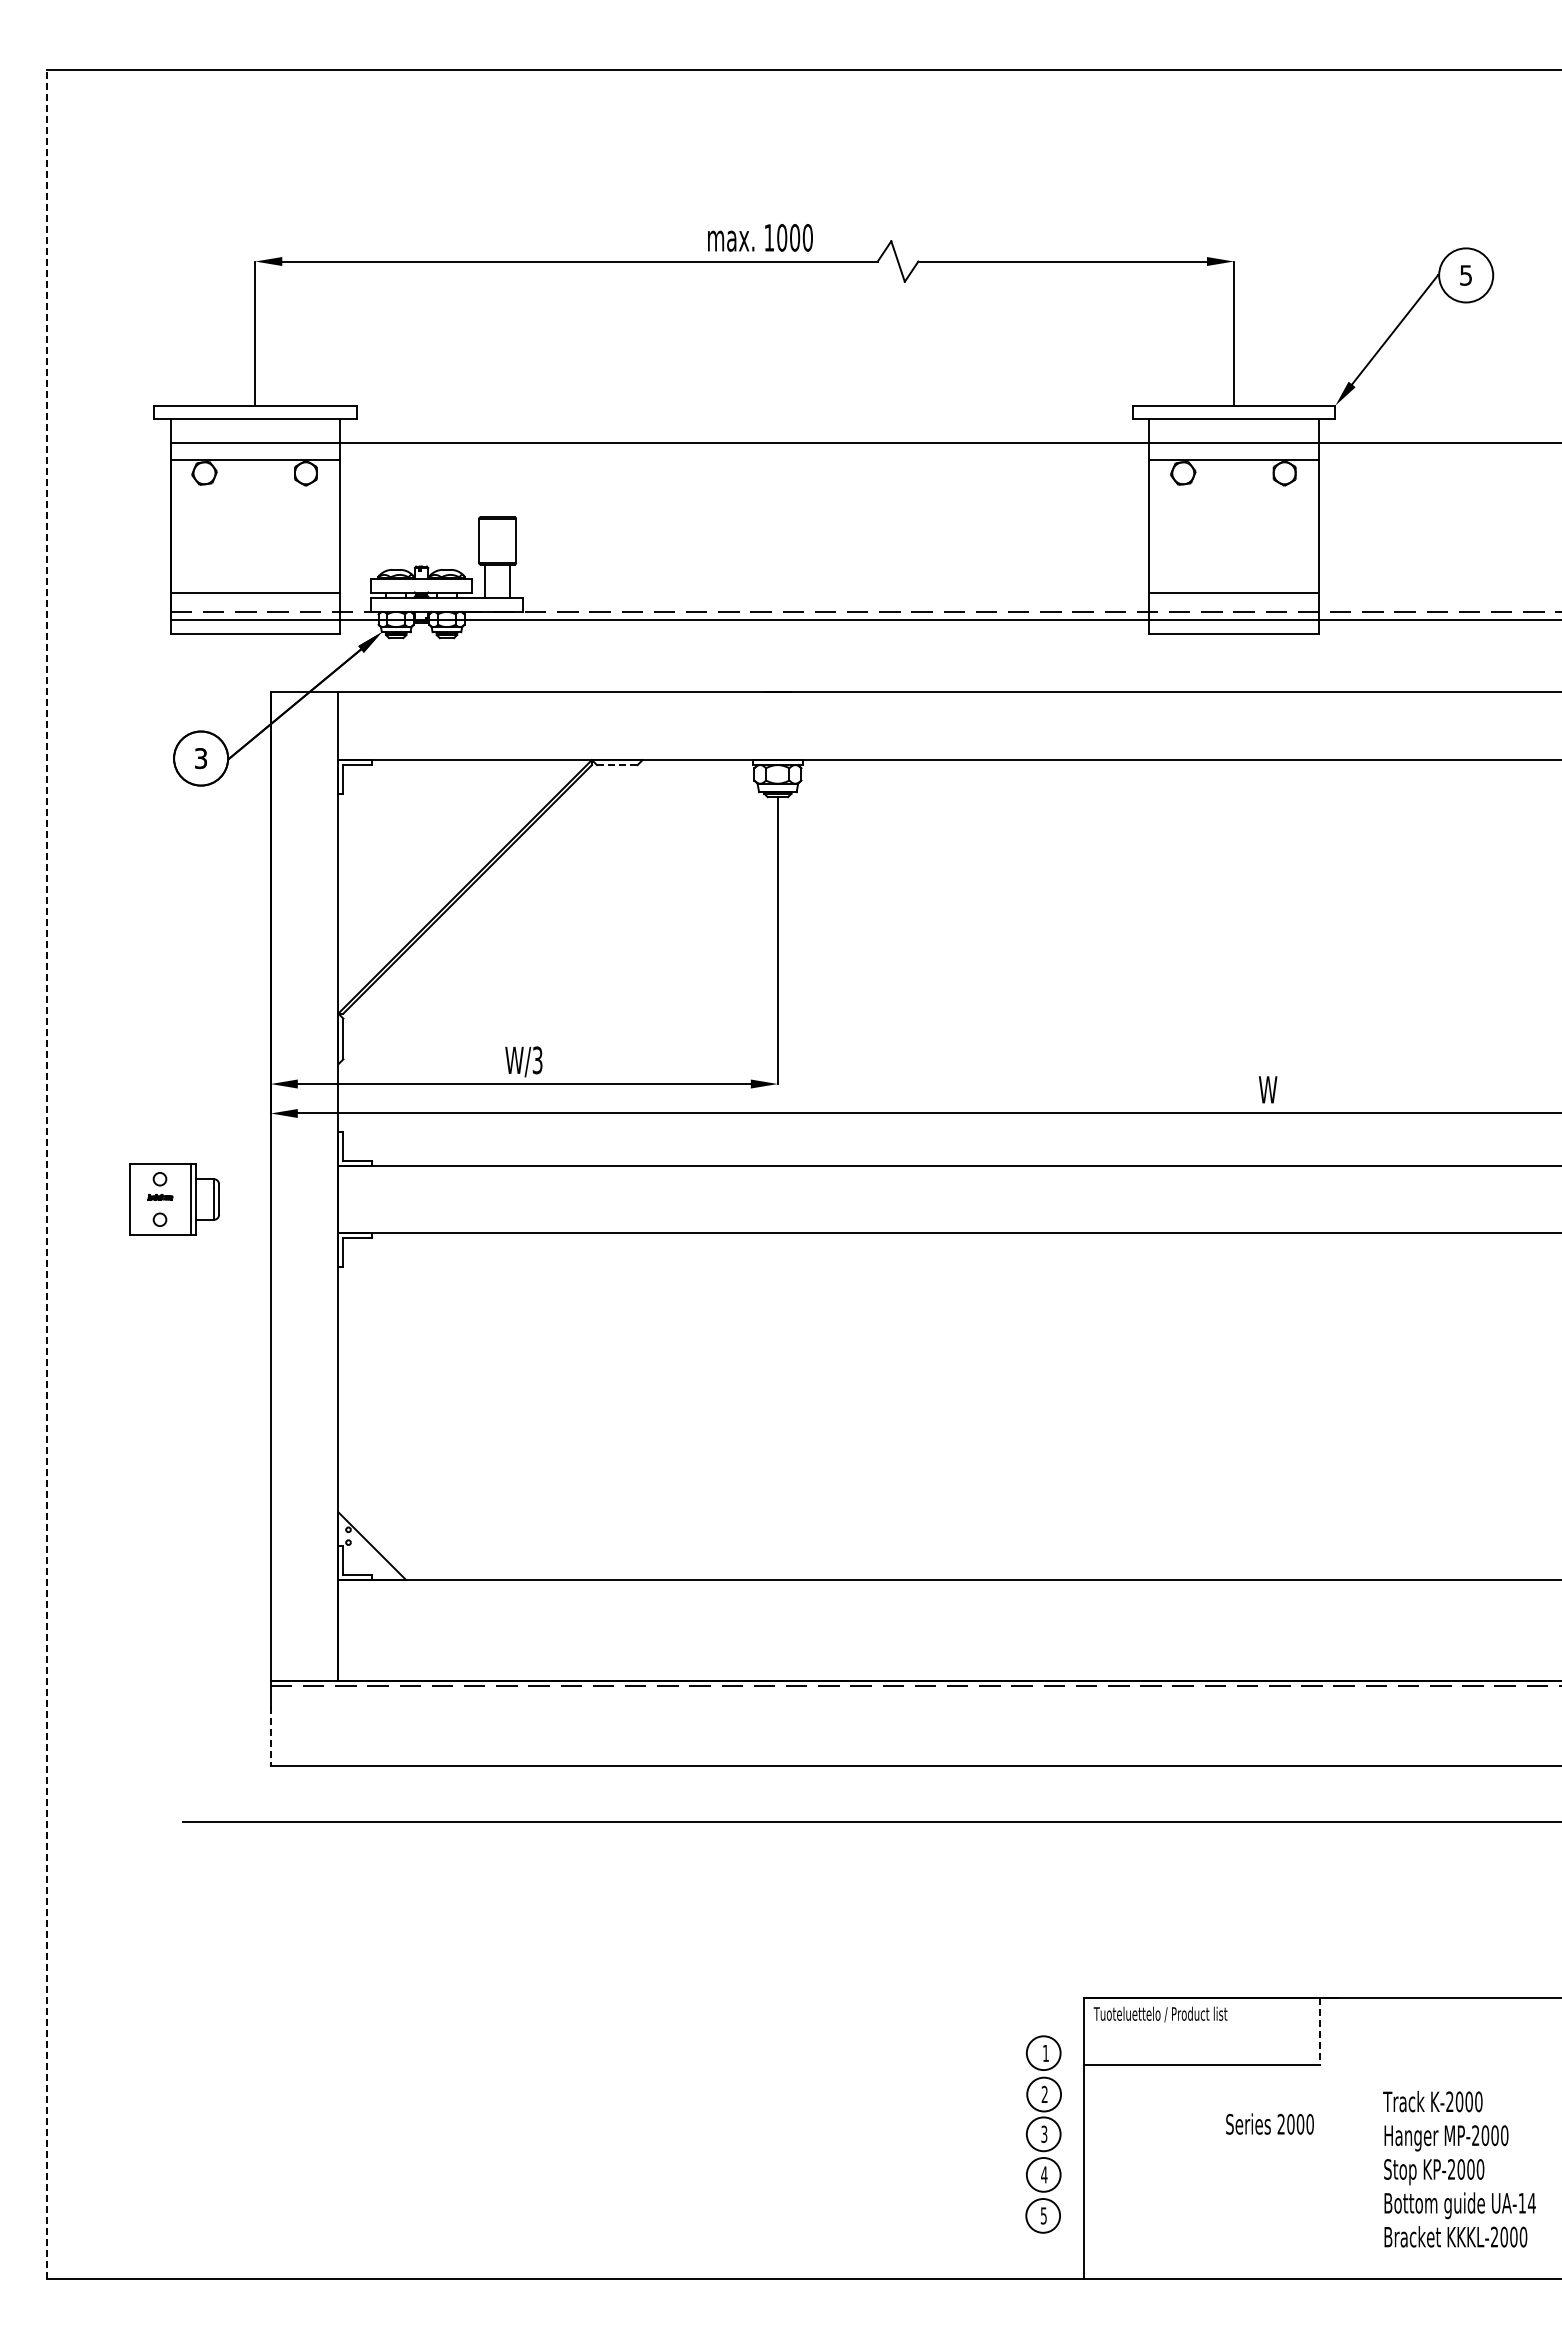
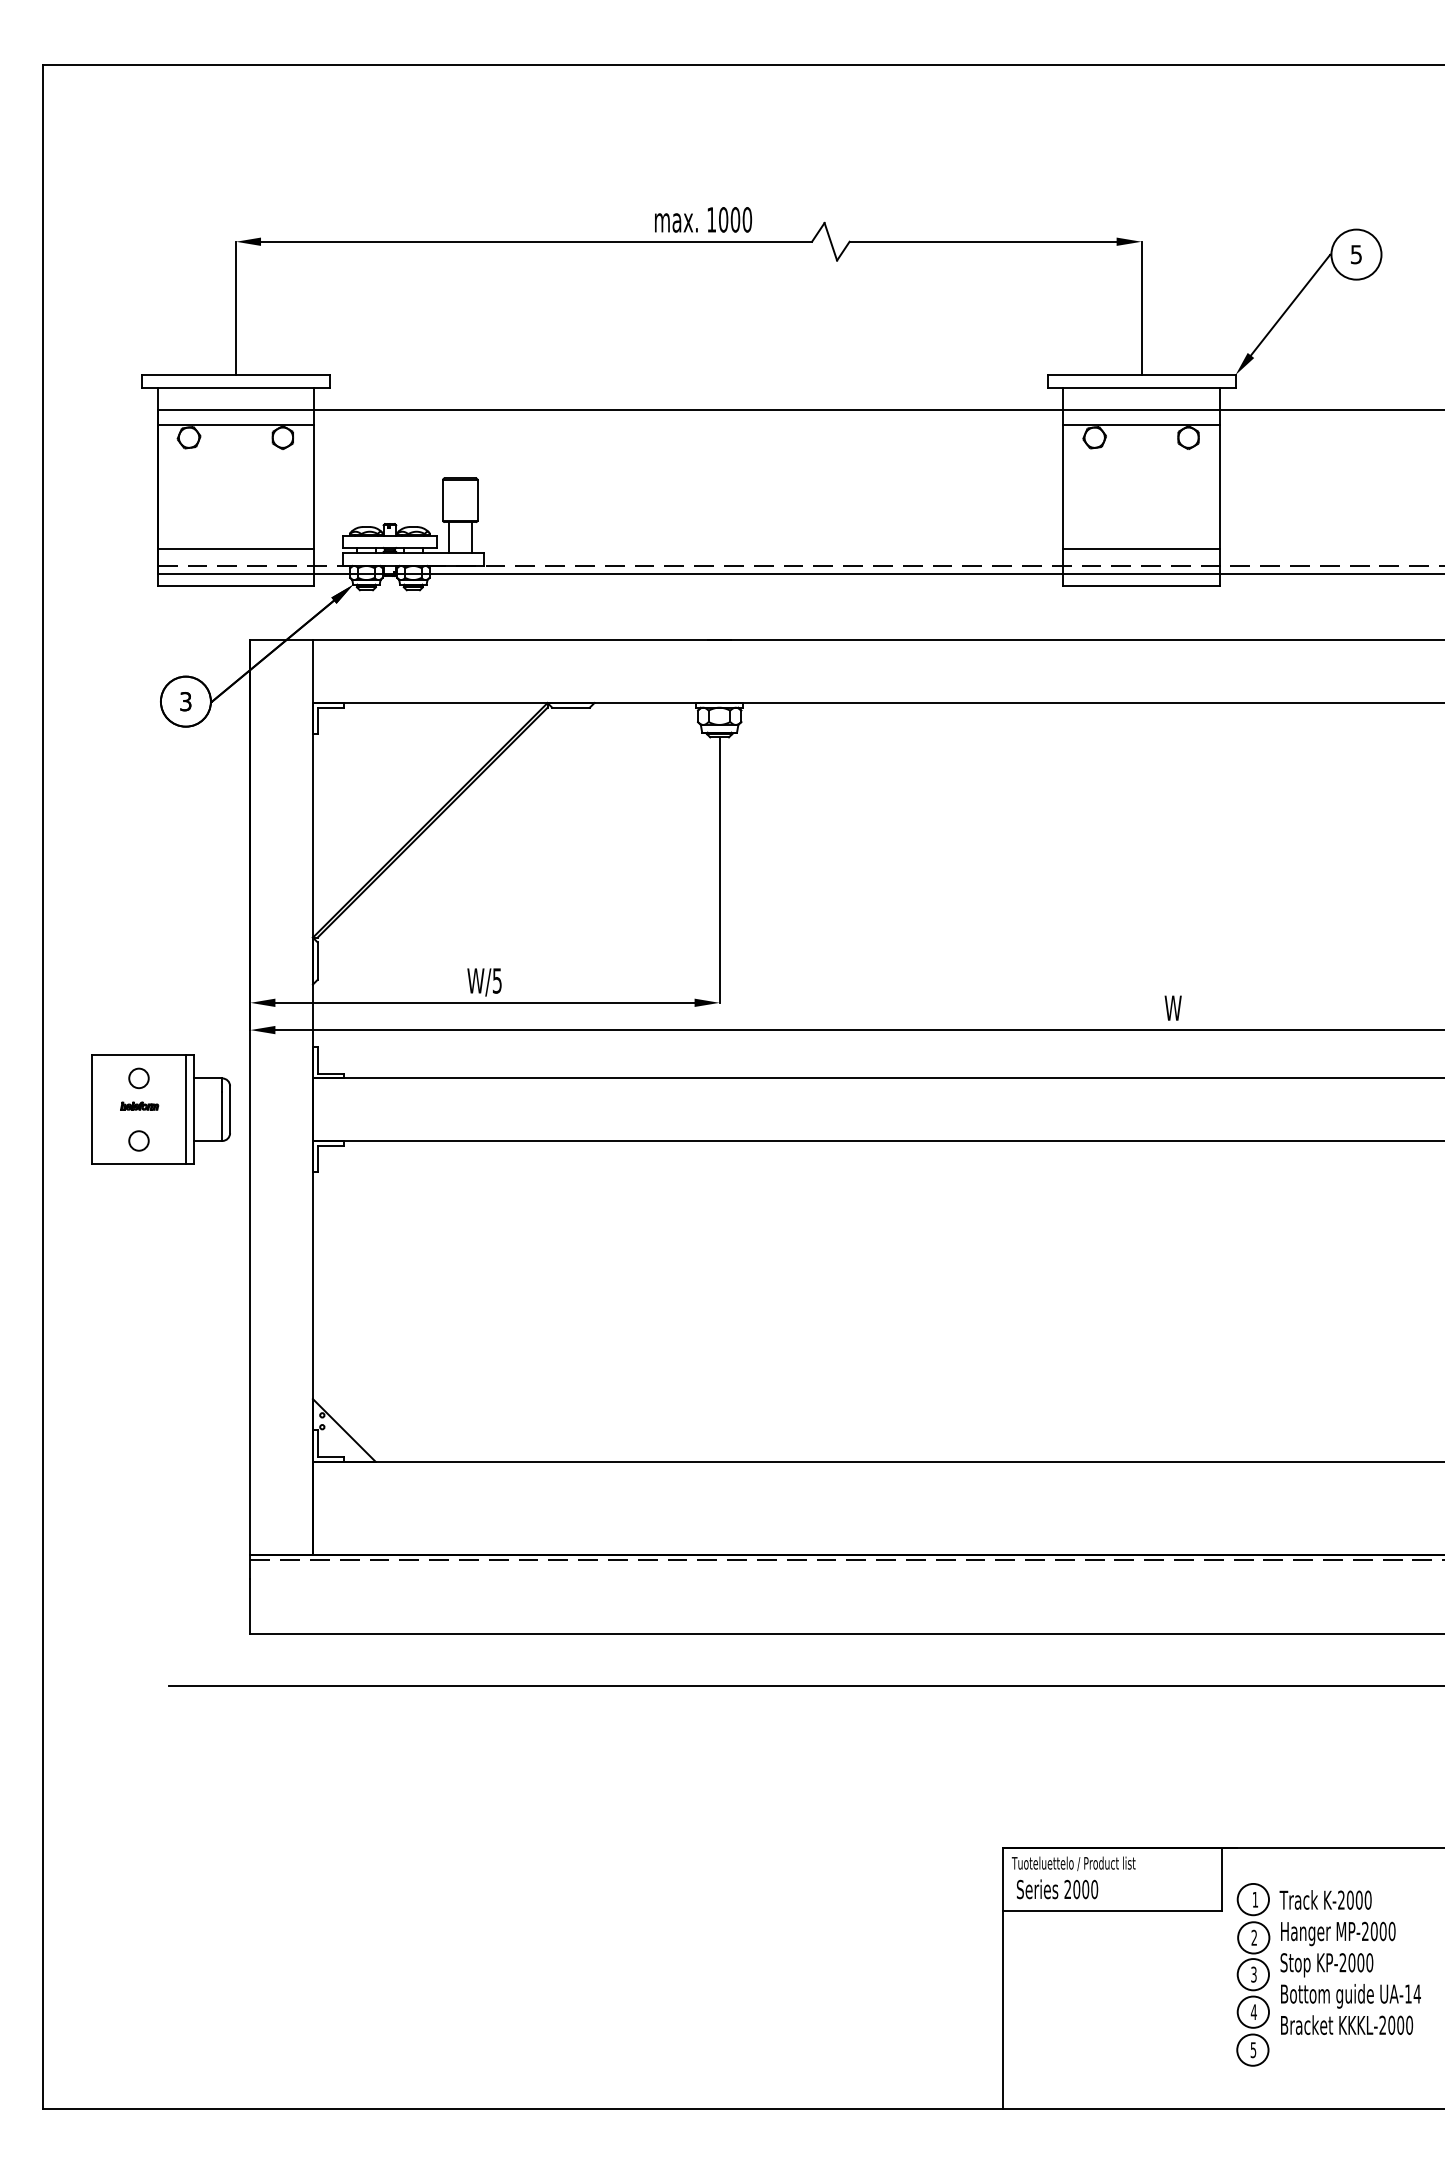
line: (617, 765) -> (571, 708), dashed -> solid
text: (537, 1059) -> (497, 980), W/3 -> W/5
line: (46, 1175) -> (42, 1087), dashed -> solid
part: (174, 1199) -> (161, 1109), size x1.67
line: (270, 1736) -> (250, 1606), dashed -> solid
line: (1320, 2031) -> (1221, 1879), dashed -> solid
text: (1269, 2123) -> (1056, 1888), moved
part: (1043, 2134) -> (1253, 1974), moved
text: (1459, 2168) -> (1350, 1961), moved

